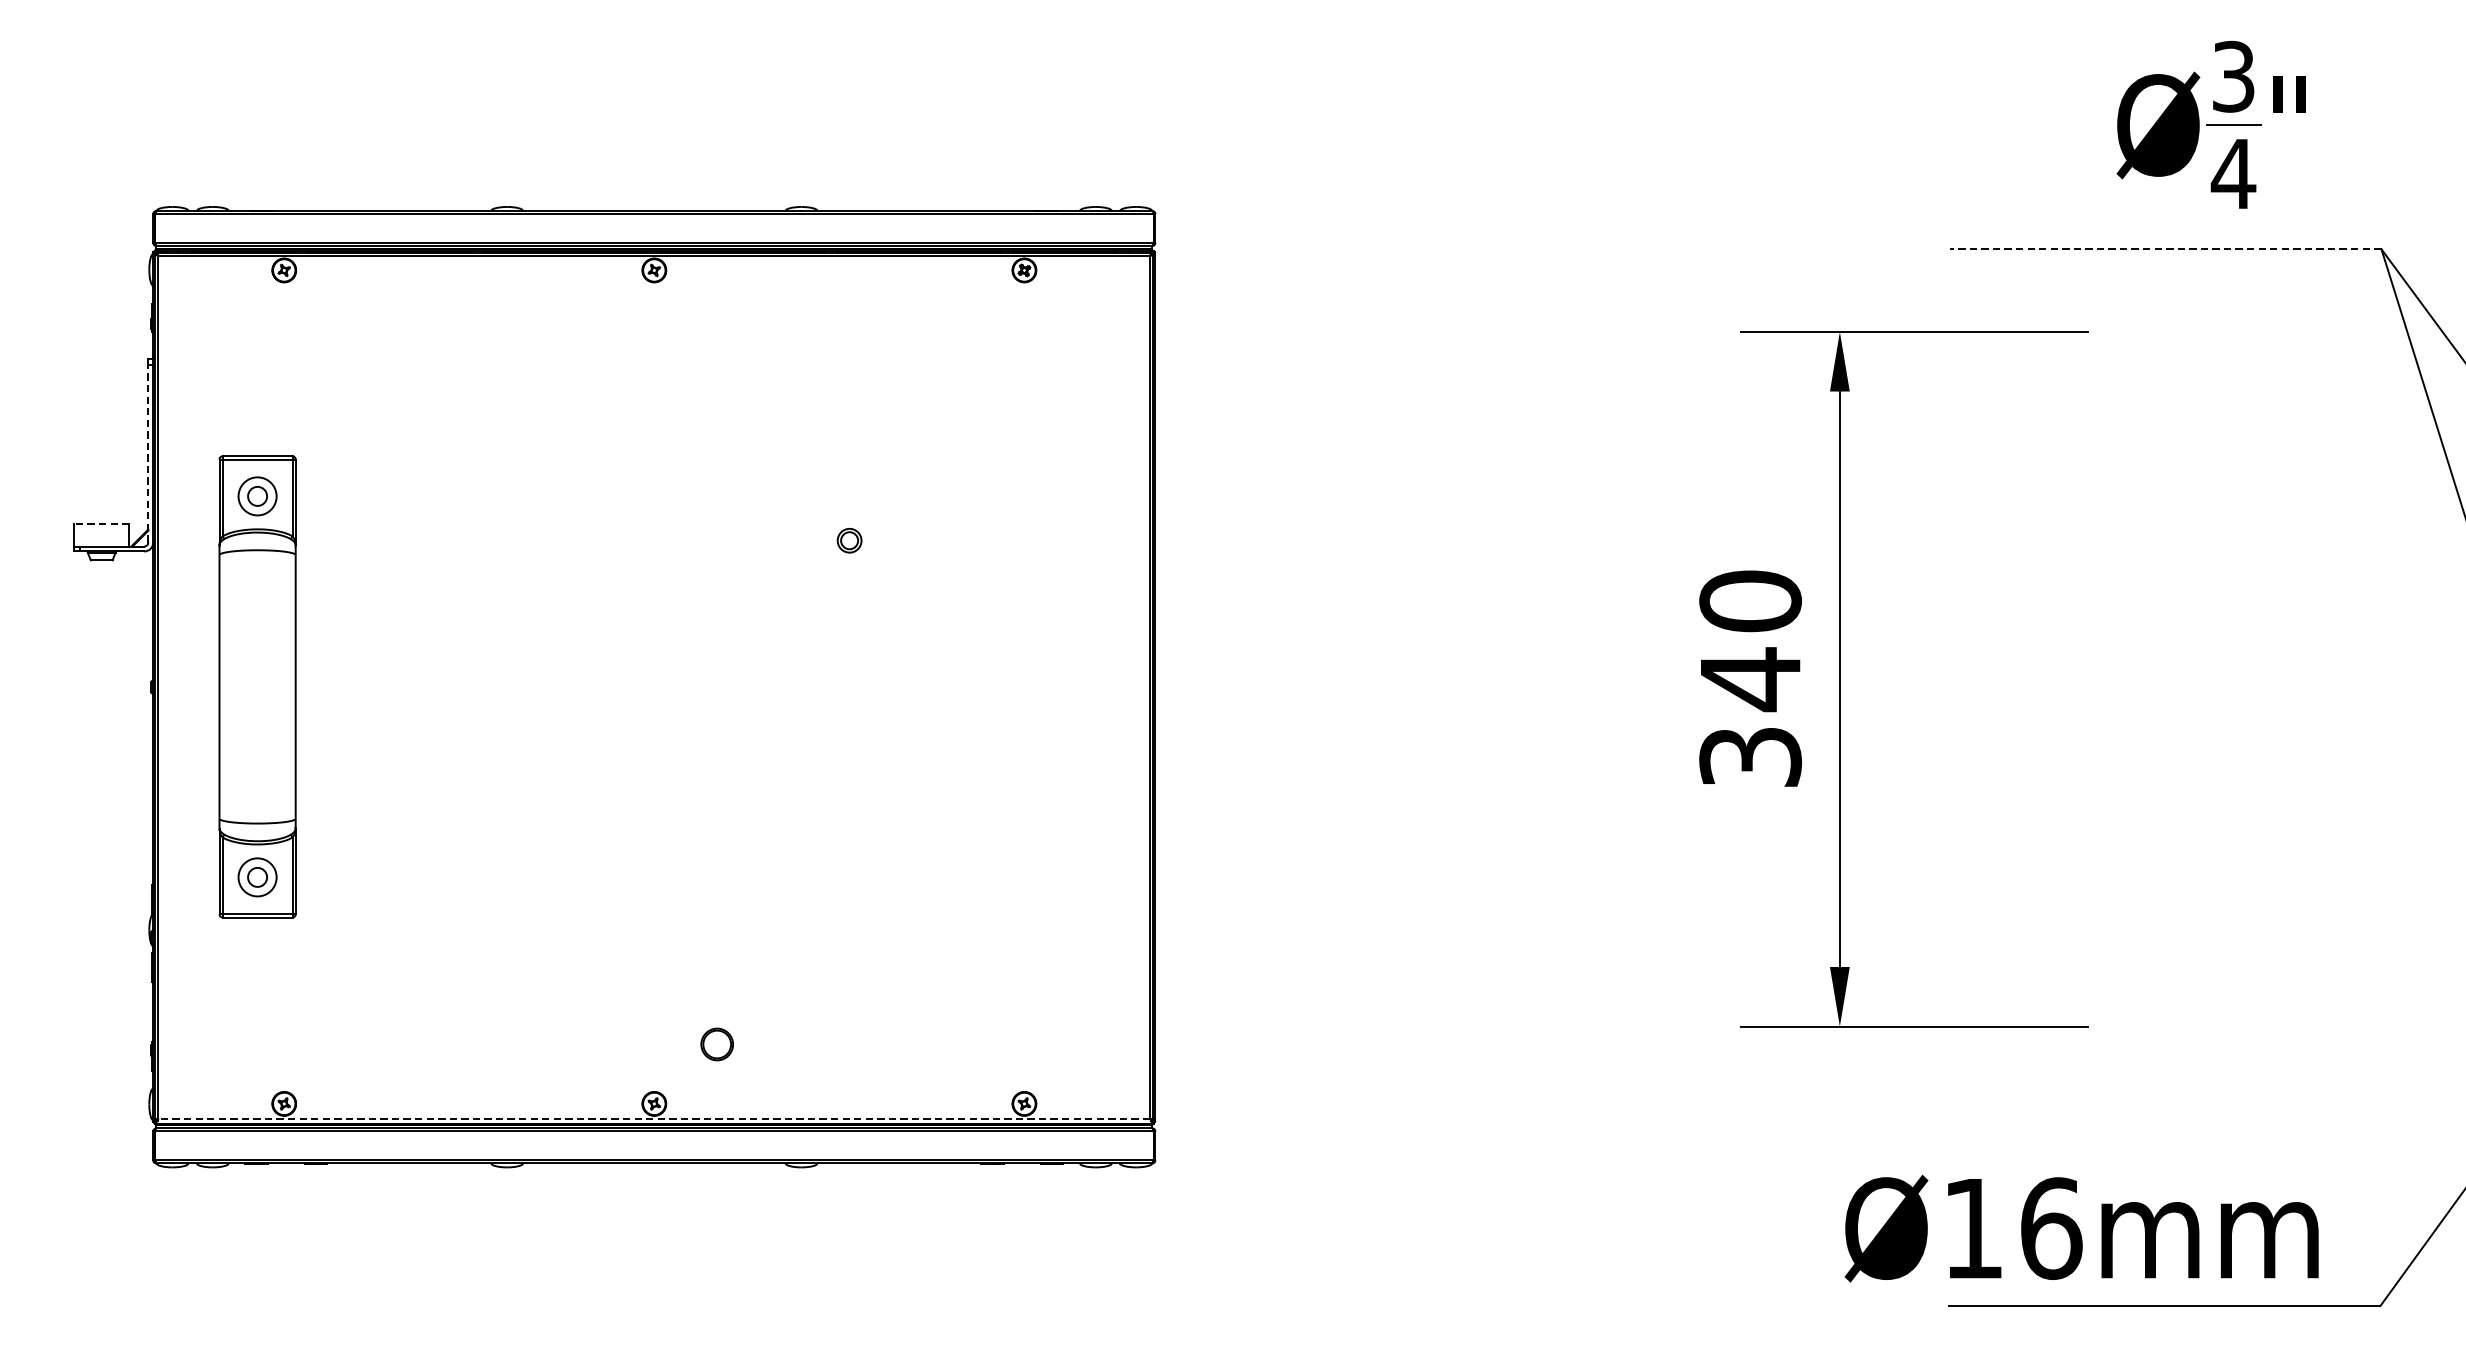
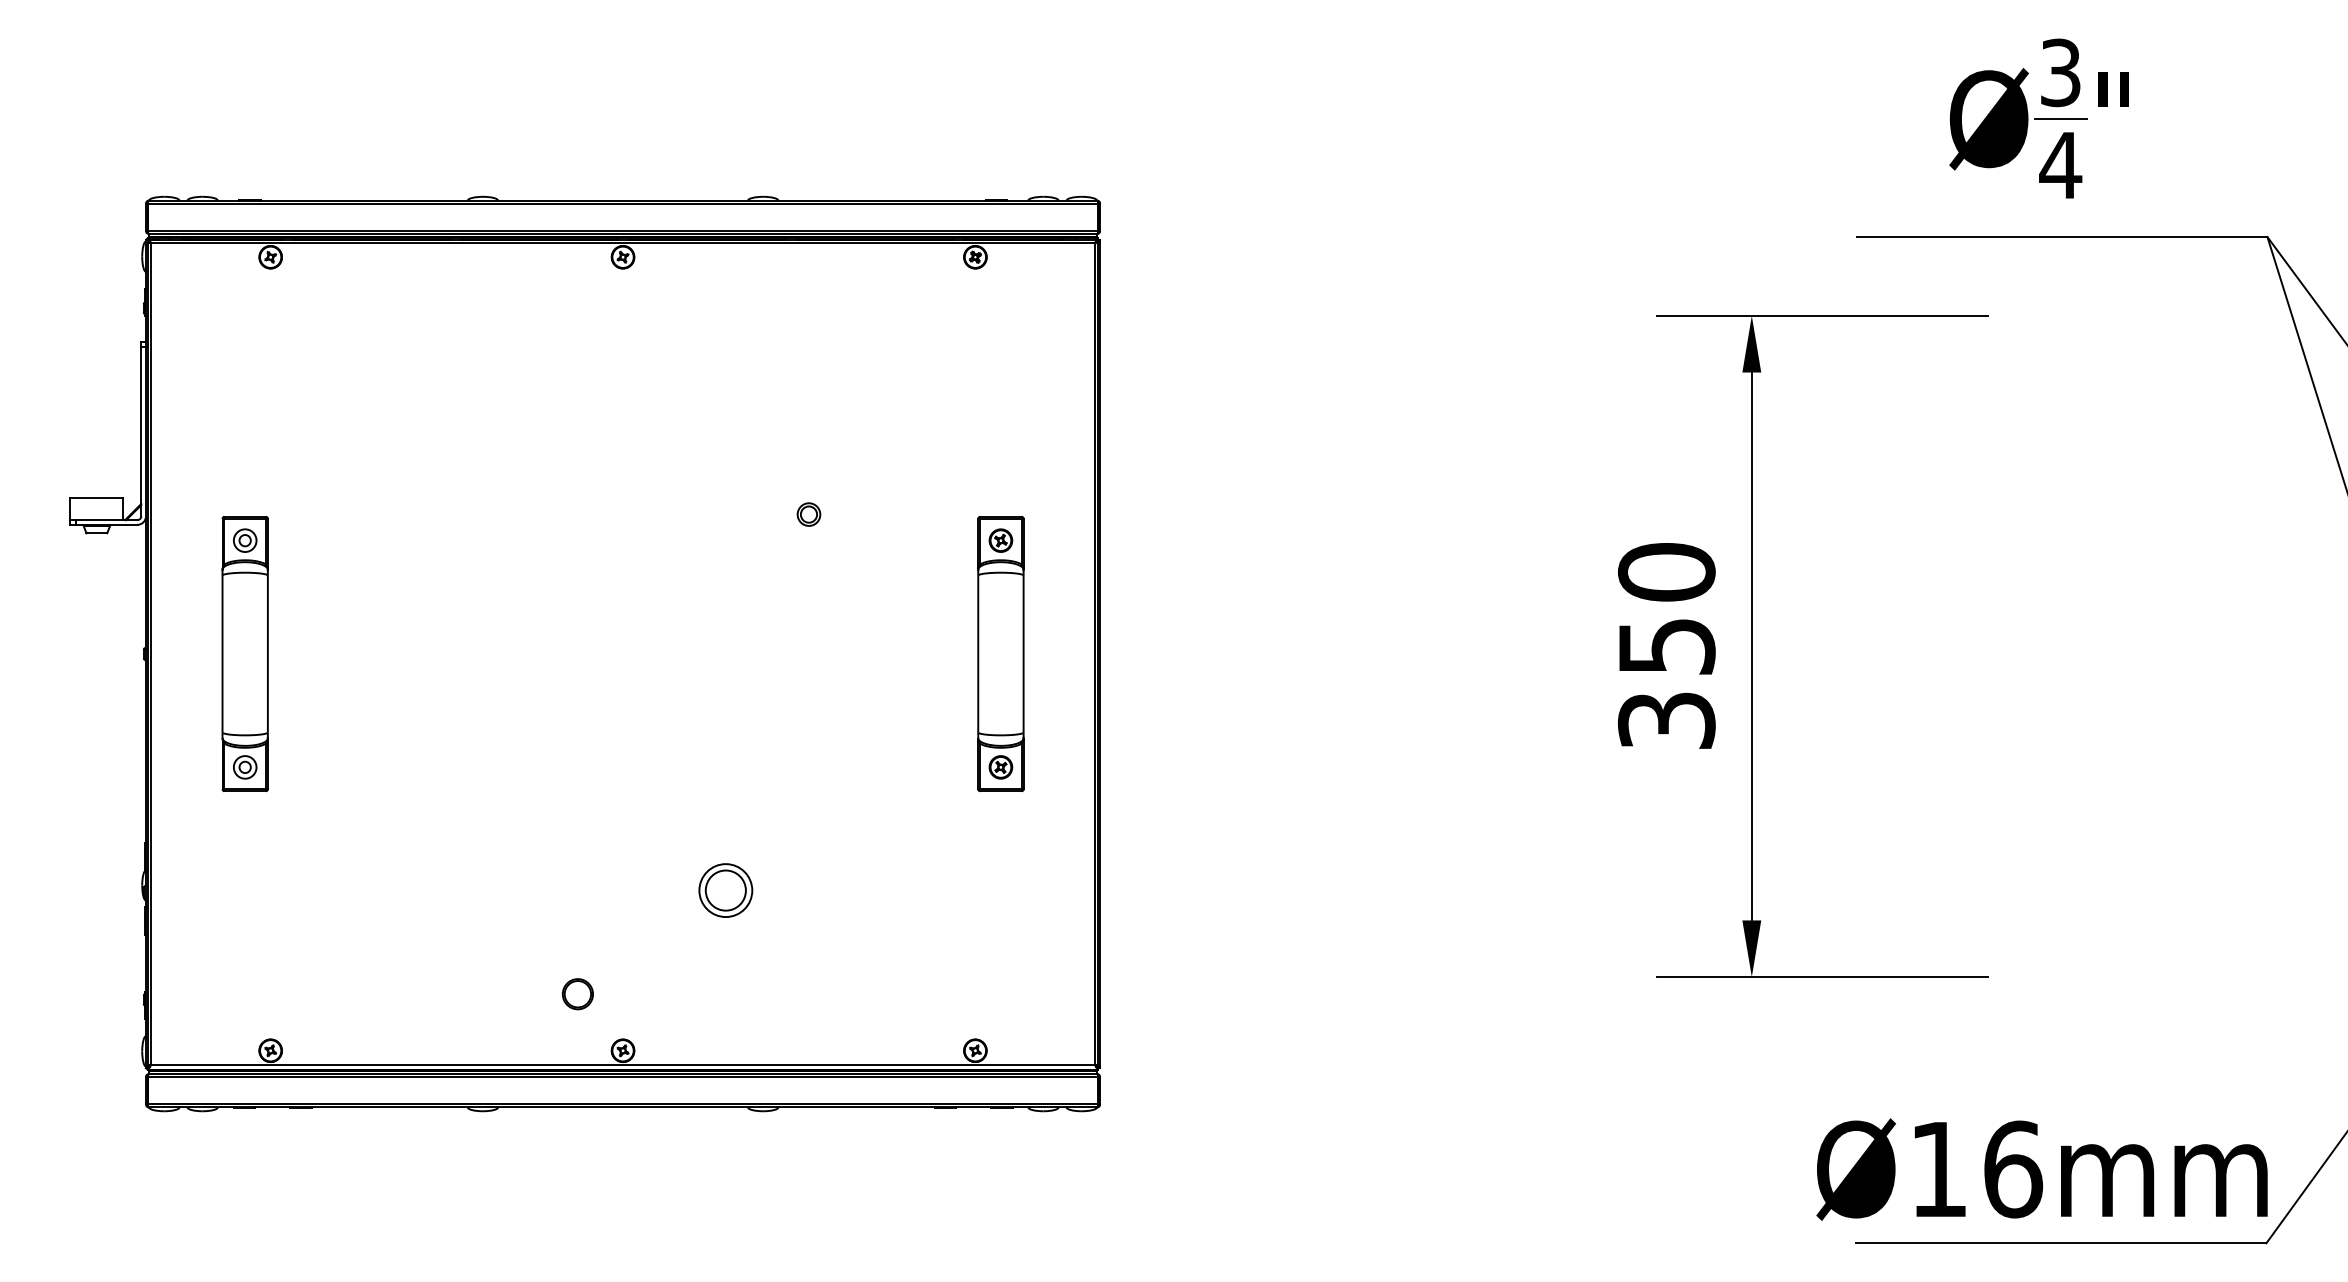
part: (2210, 124) -> (2038, 118), moved
line: (2165, 249) -> (2061, 237), dashed -> solid
line: (148, 453) -> (141, 431), dashed -> solid
line: (101, 523) -> (96, 498), dashed -> solid
text: (1751, 679) -> (1667, 646), 340 -> 350
part: (256, 687) -> (244, 654), size x0.62
part: (1050, 687) -> (1000, 654), added
part: (761, 935) -> (725, 890), added
part: (716, 1044) -> (577, 994), moved
line: (653, 1118) -> (622, 1064), dashed -> solid
text: (2081, 1228) -> (2041, 1169), moved

